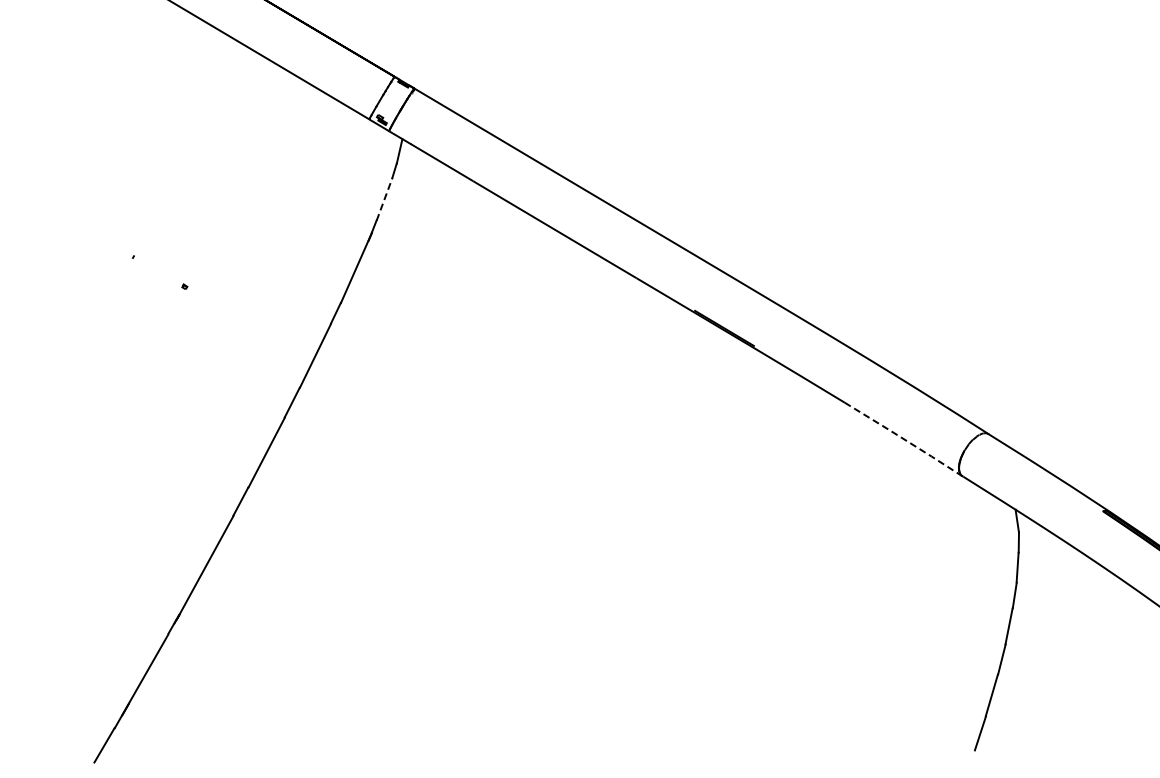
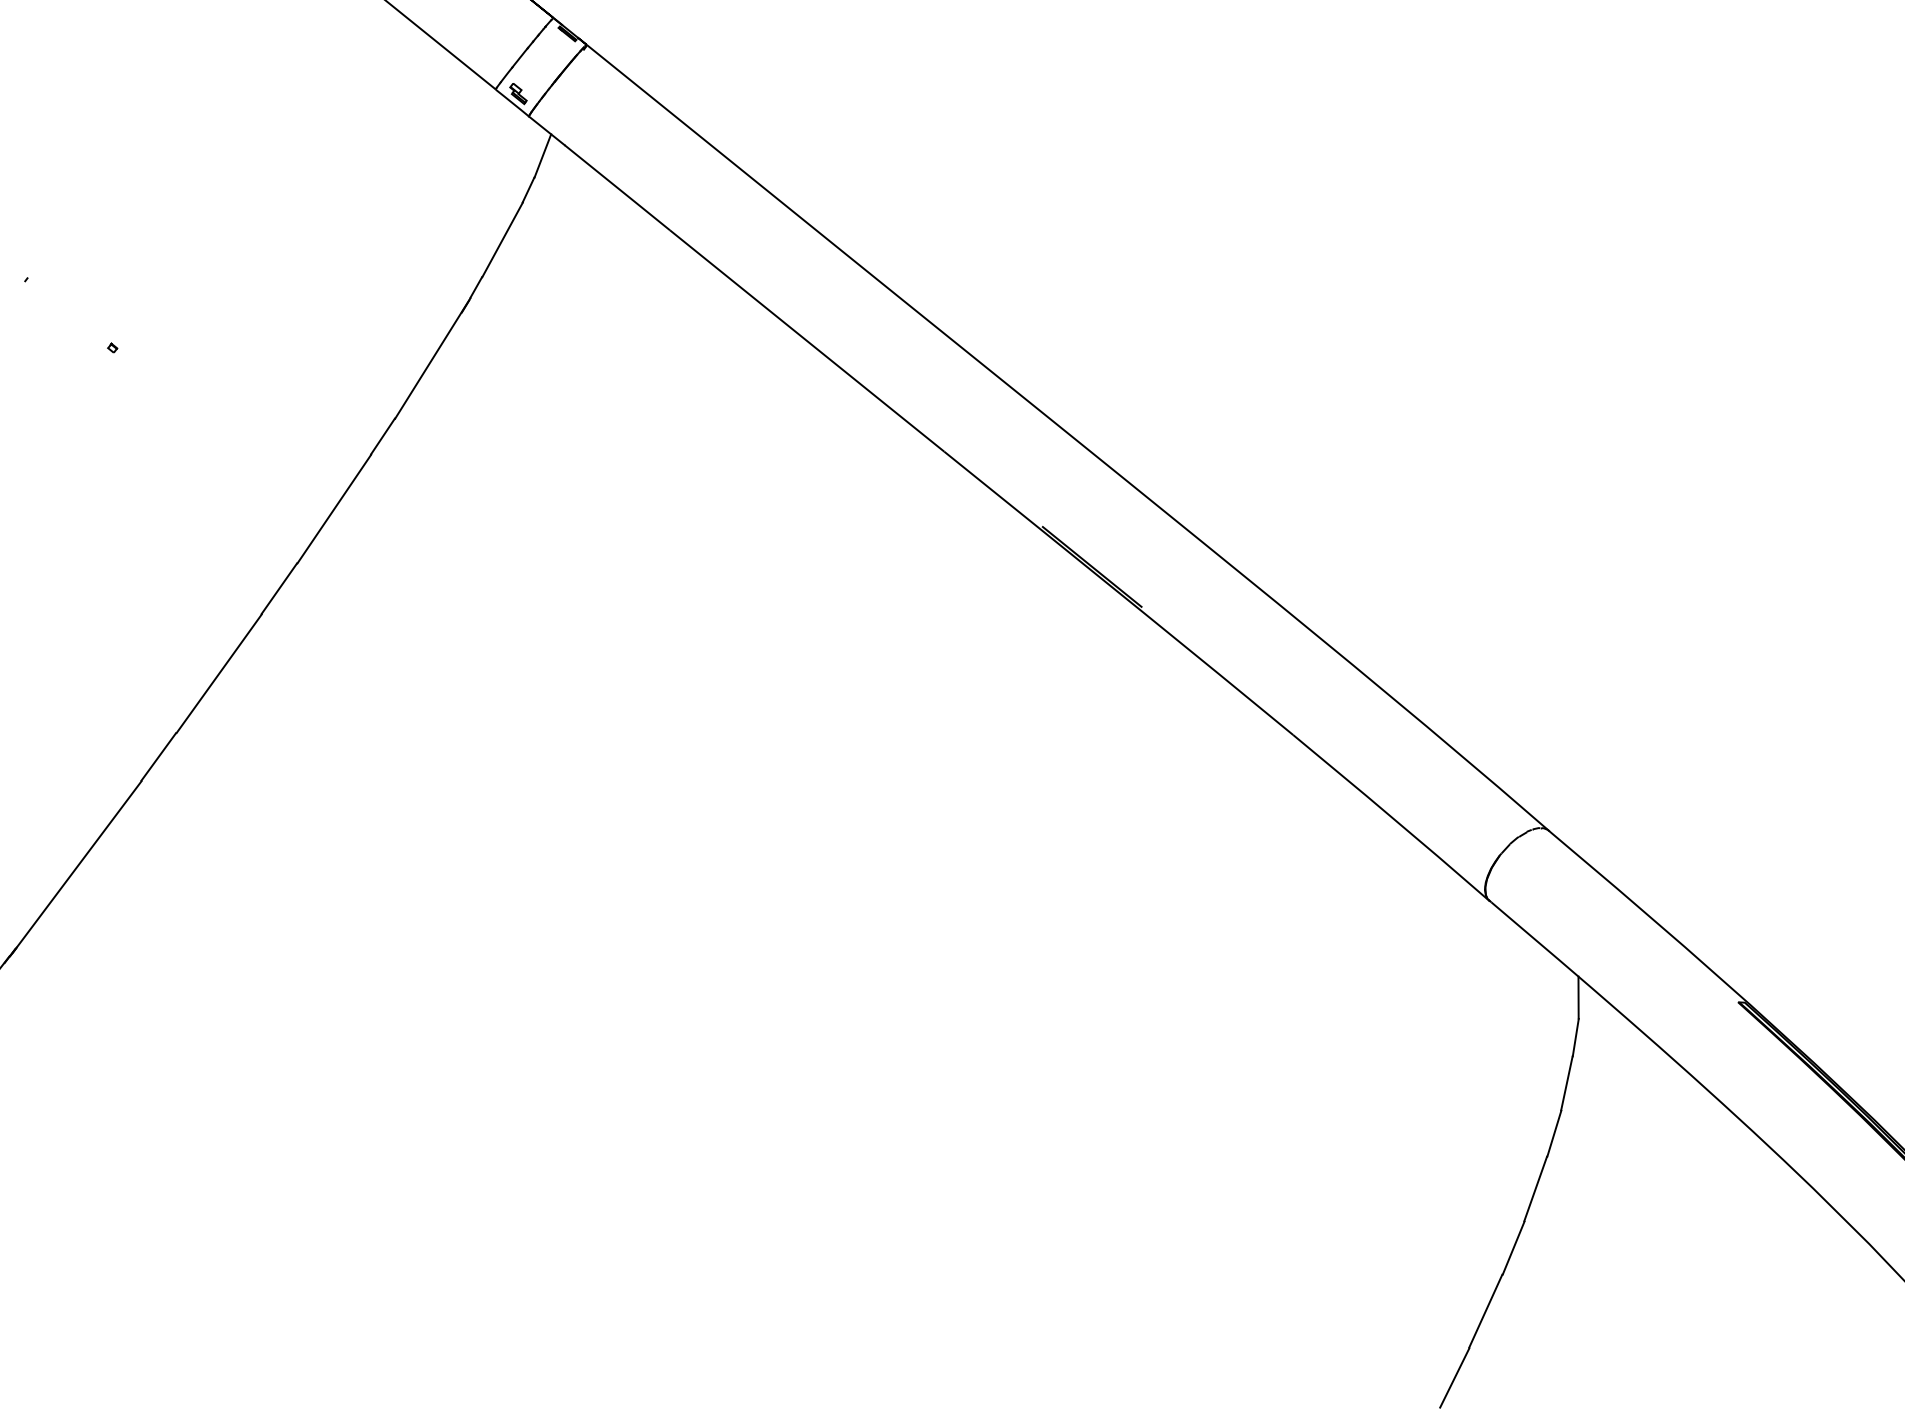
line: (384, 199) -> (502, 240), dashed -> solid
line: (903, 439) -> (1391, 818), dashed -> solid

